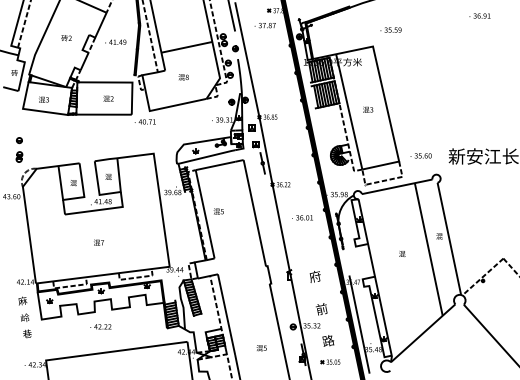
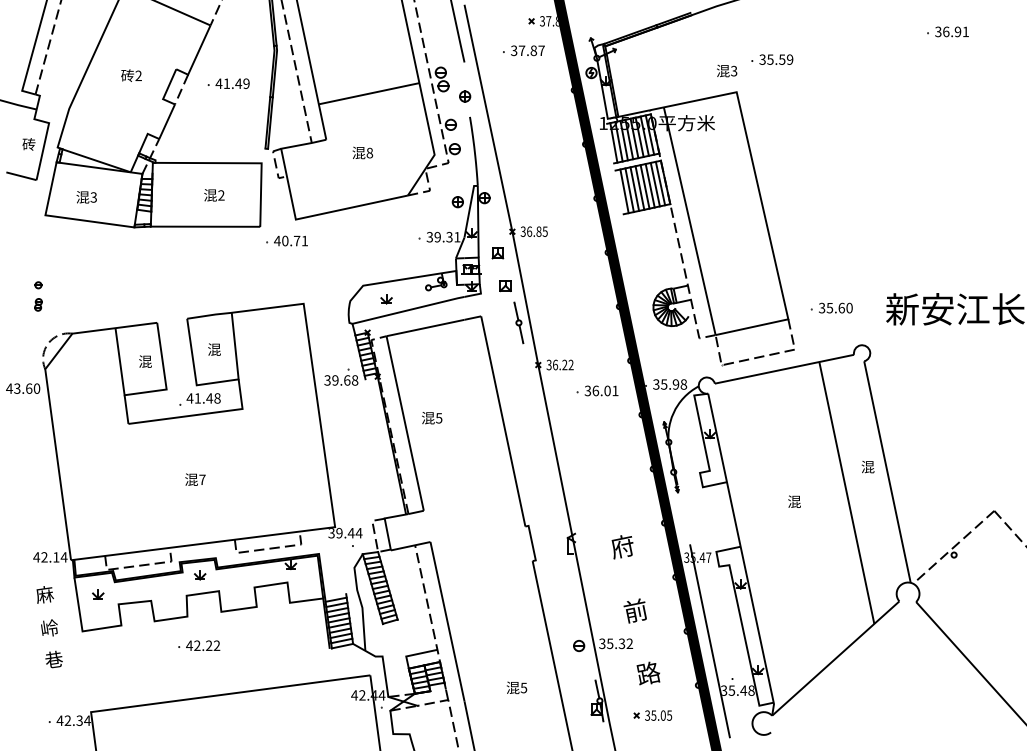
text: (368, 109) -> (727, 70), moved
part: (19, 149) -> (38, 295), size x0.6
text: (302, 217) -> (597, 390), moved

